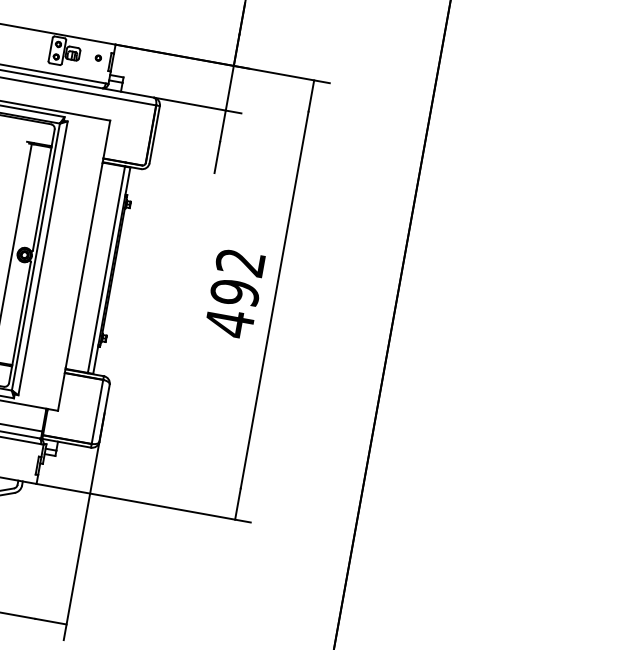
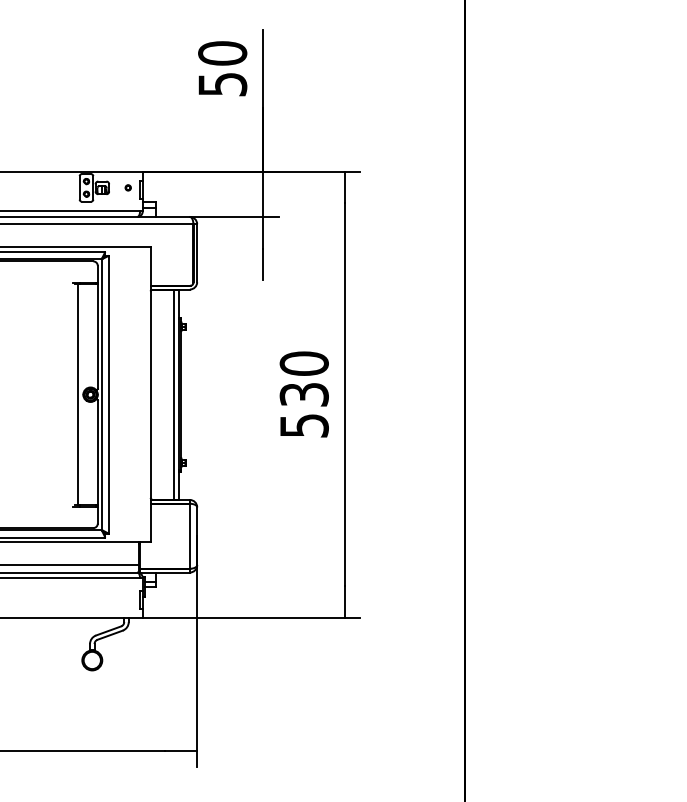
text: (234, 292) -> (303, 394), 492 -> 530

